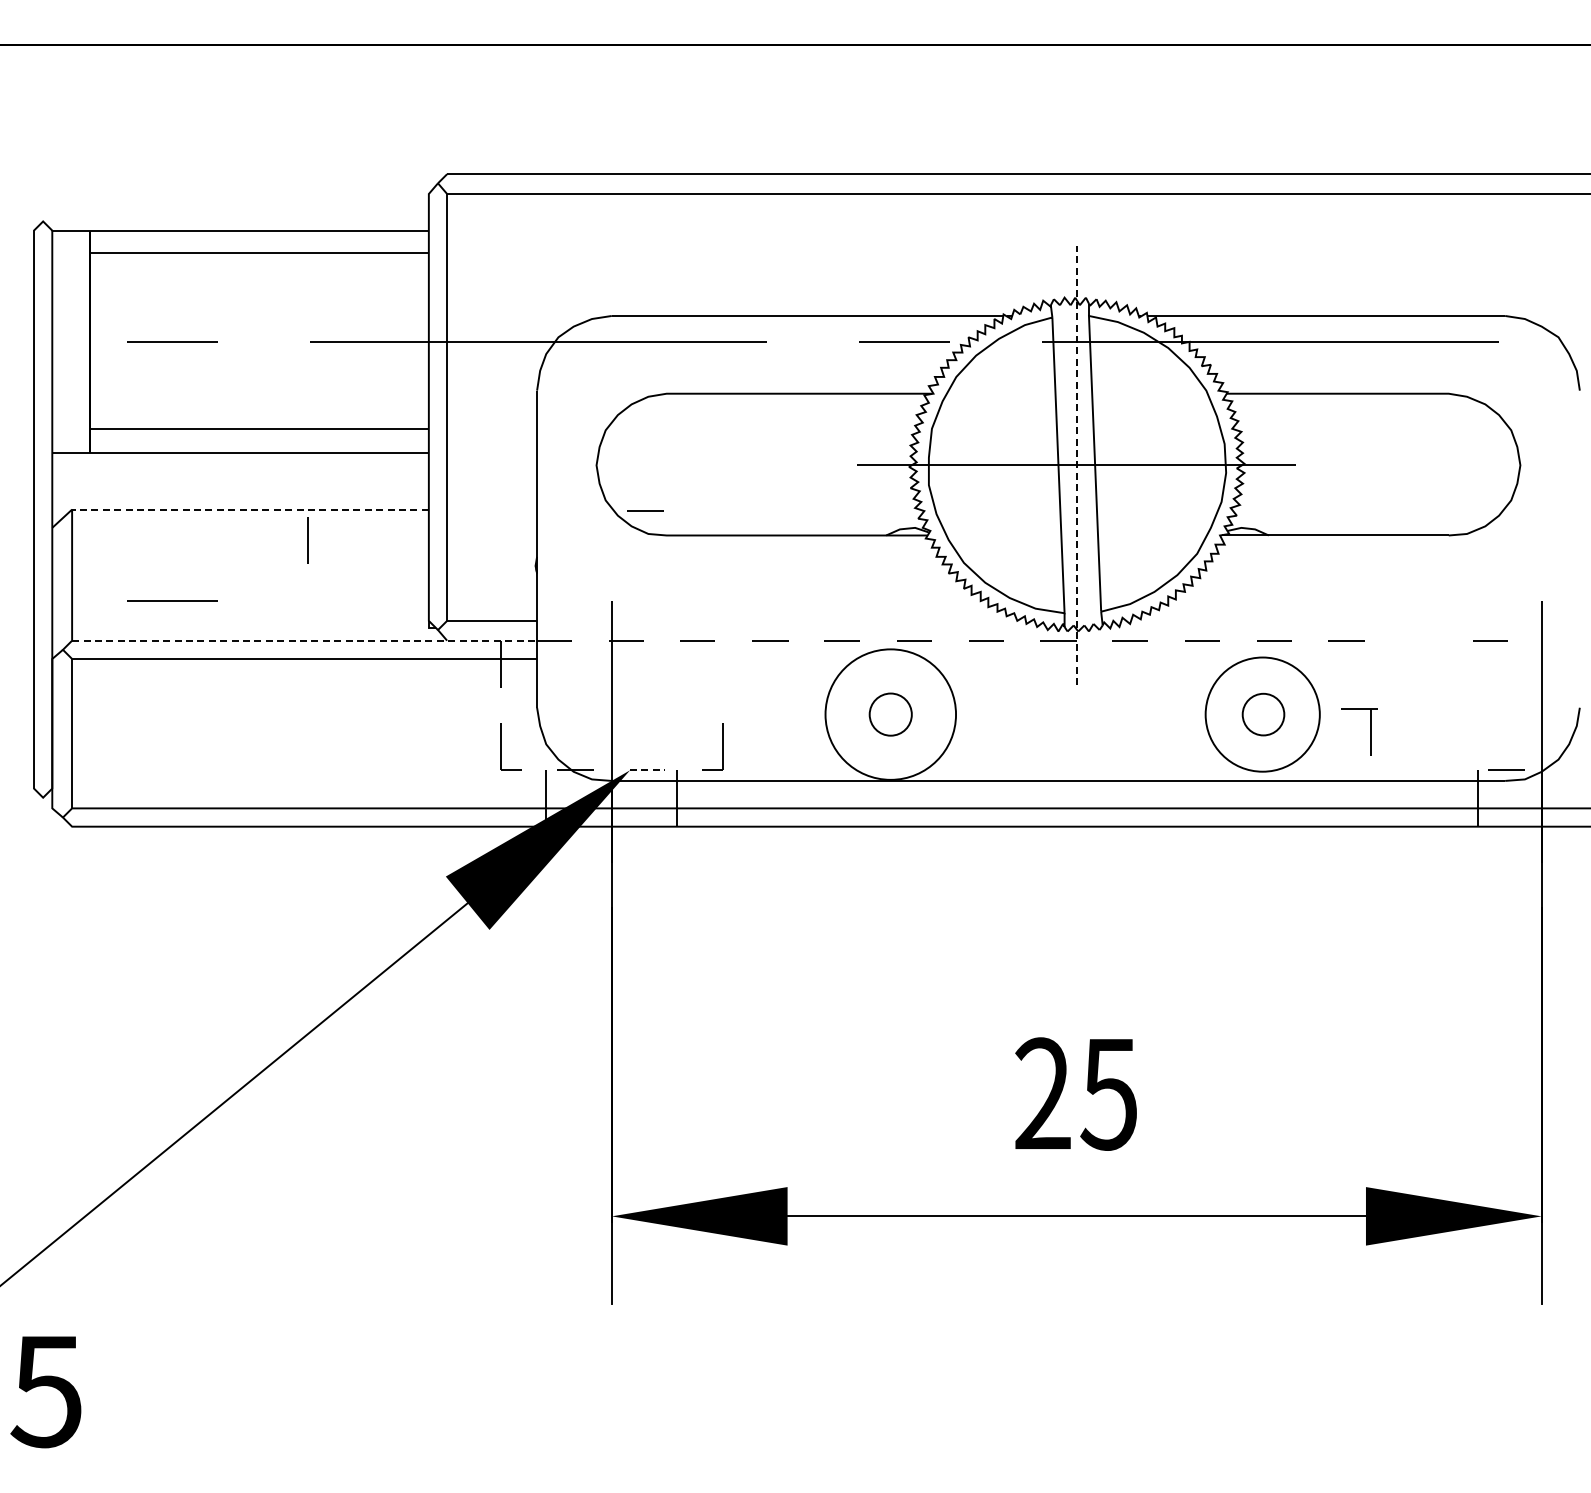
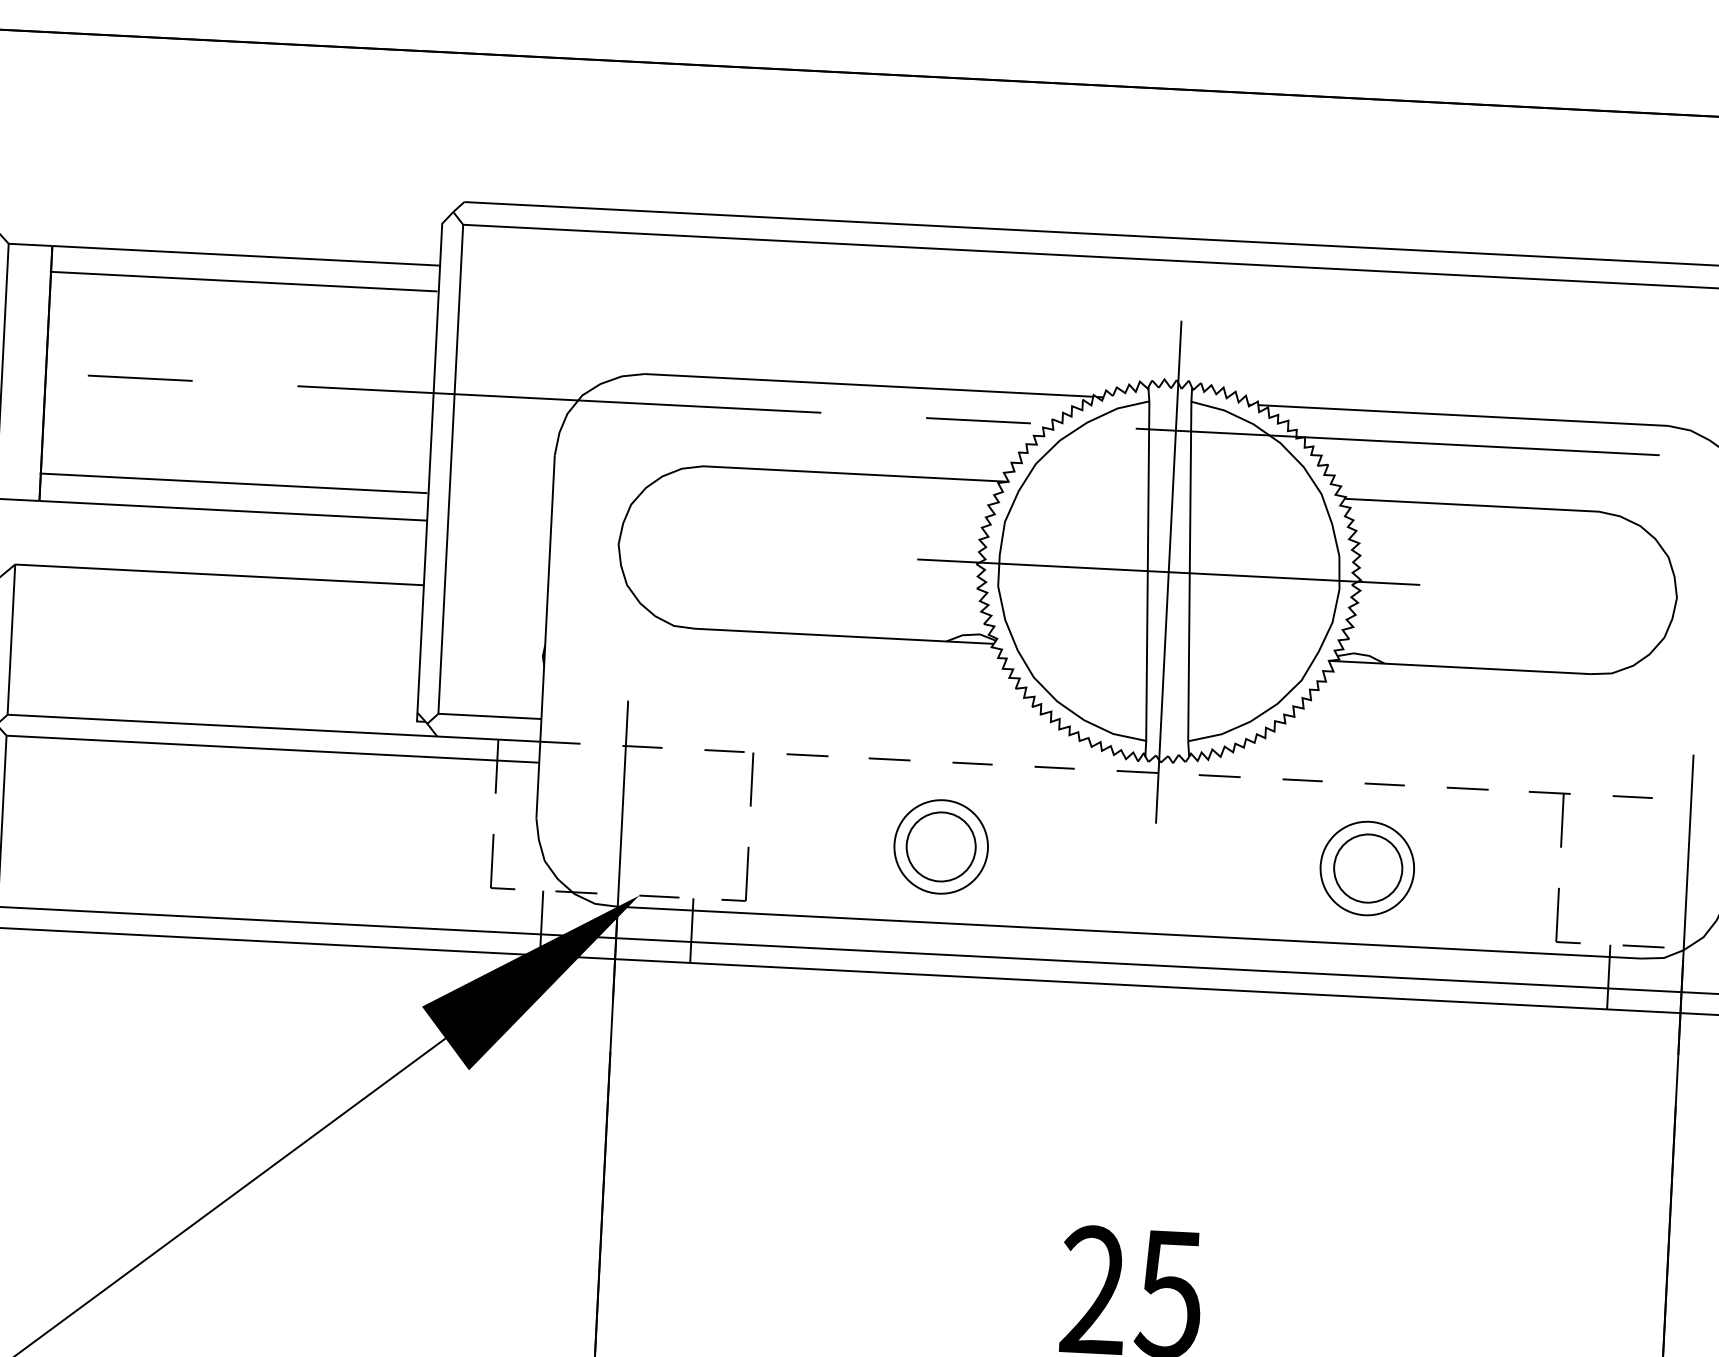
line: (1076, 465) -> (1168, 572), dashed -> solid
line: (249, 509) -> (218, 574), dashed -> solid
line: (645, 510) -> (672, 598), removed
line: (307, 540) -> (751, 779), moved
line: (172, 600) -> (124, 674), removed
line: (305, 640) -> (274, 728), dashed -> solid
circle: (890, 714) -> (940, 846), size x0.62
circle: (890, 714) -> (940, 846), size x1.43
circle: (1262, 714) -> (1367, 868), size x0.71
circle: (1263, 714) -> (1368, 868), size x1.43
part: (1370, 731) -> (1561, 819), moved
part: (1430, 746) -> (1557, 914), added
line: (647, 770) -> (659, 896), dashed -> solid

